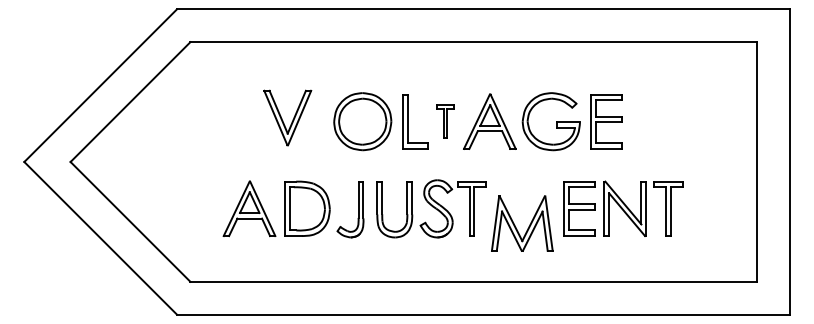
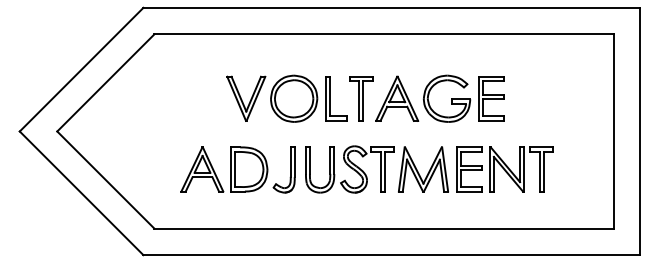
part: (287, 117) -> (246, 98), moved
part: (445, 121) -> (361, 98), size x1.67
part: (522, 223) -> (423, 169), moved

